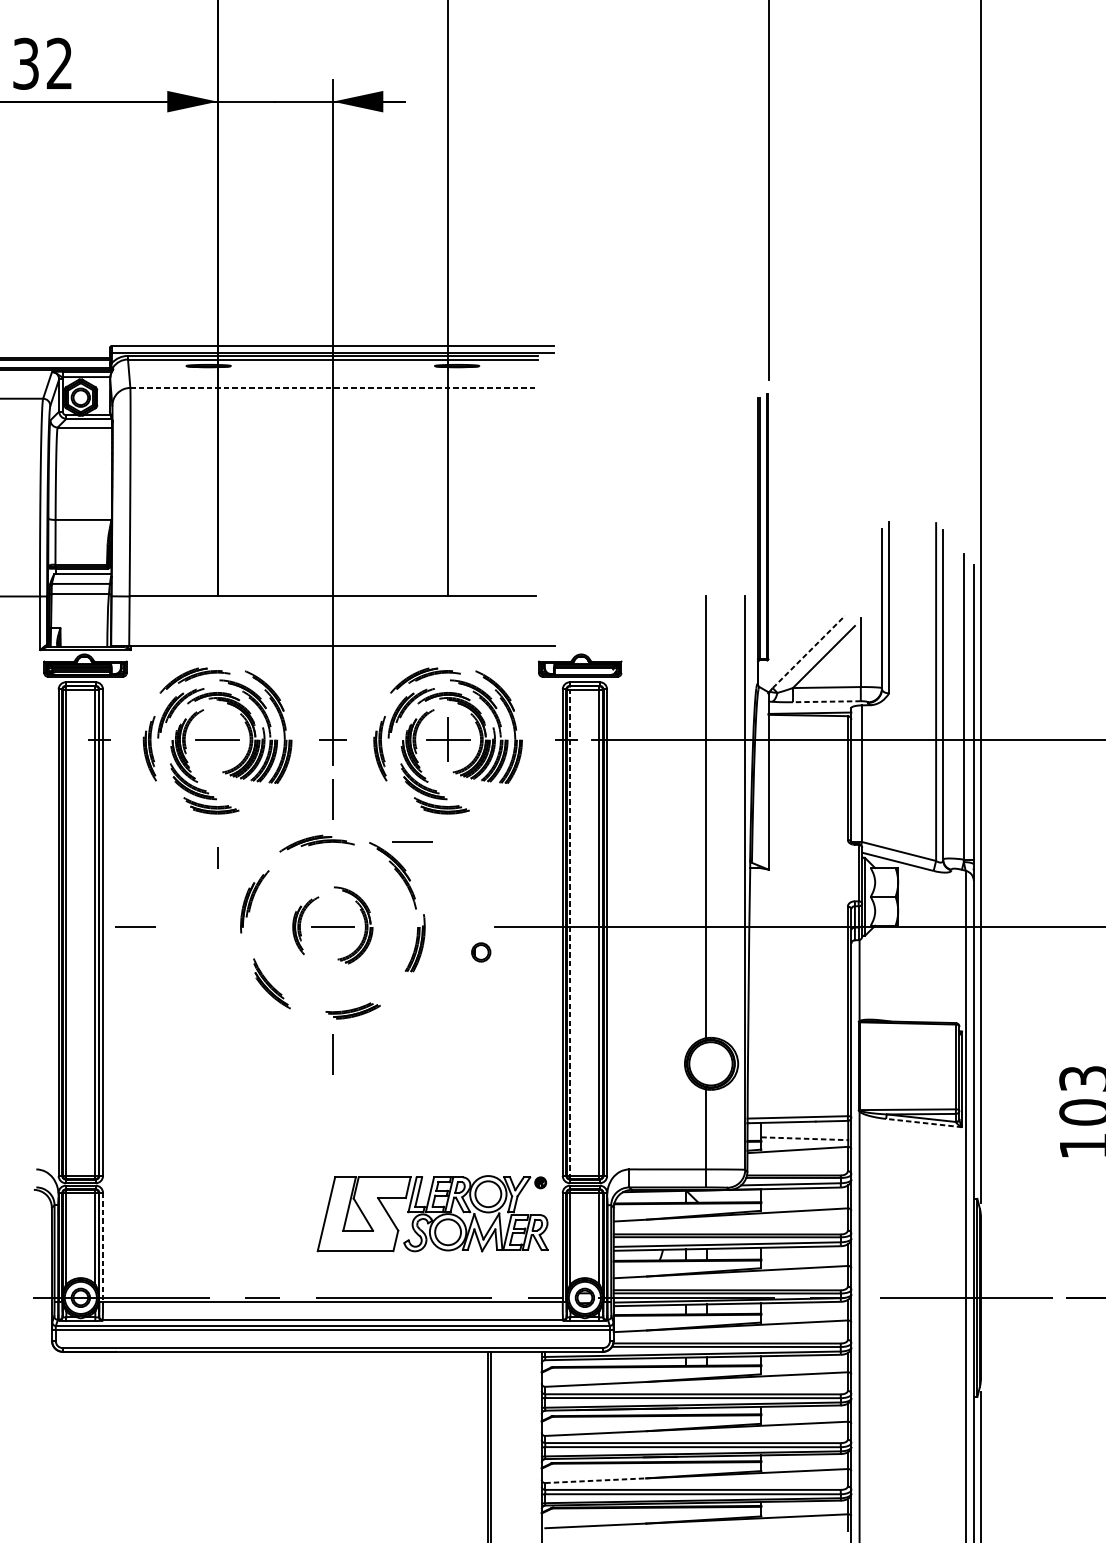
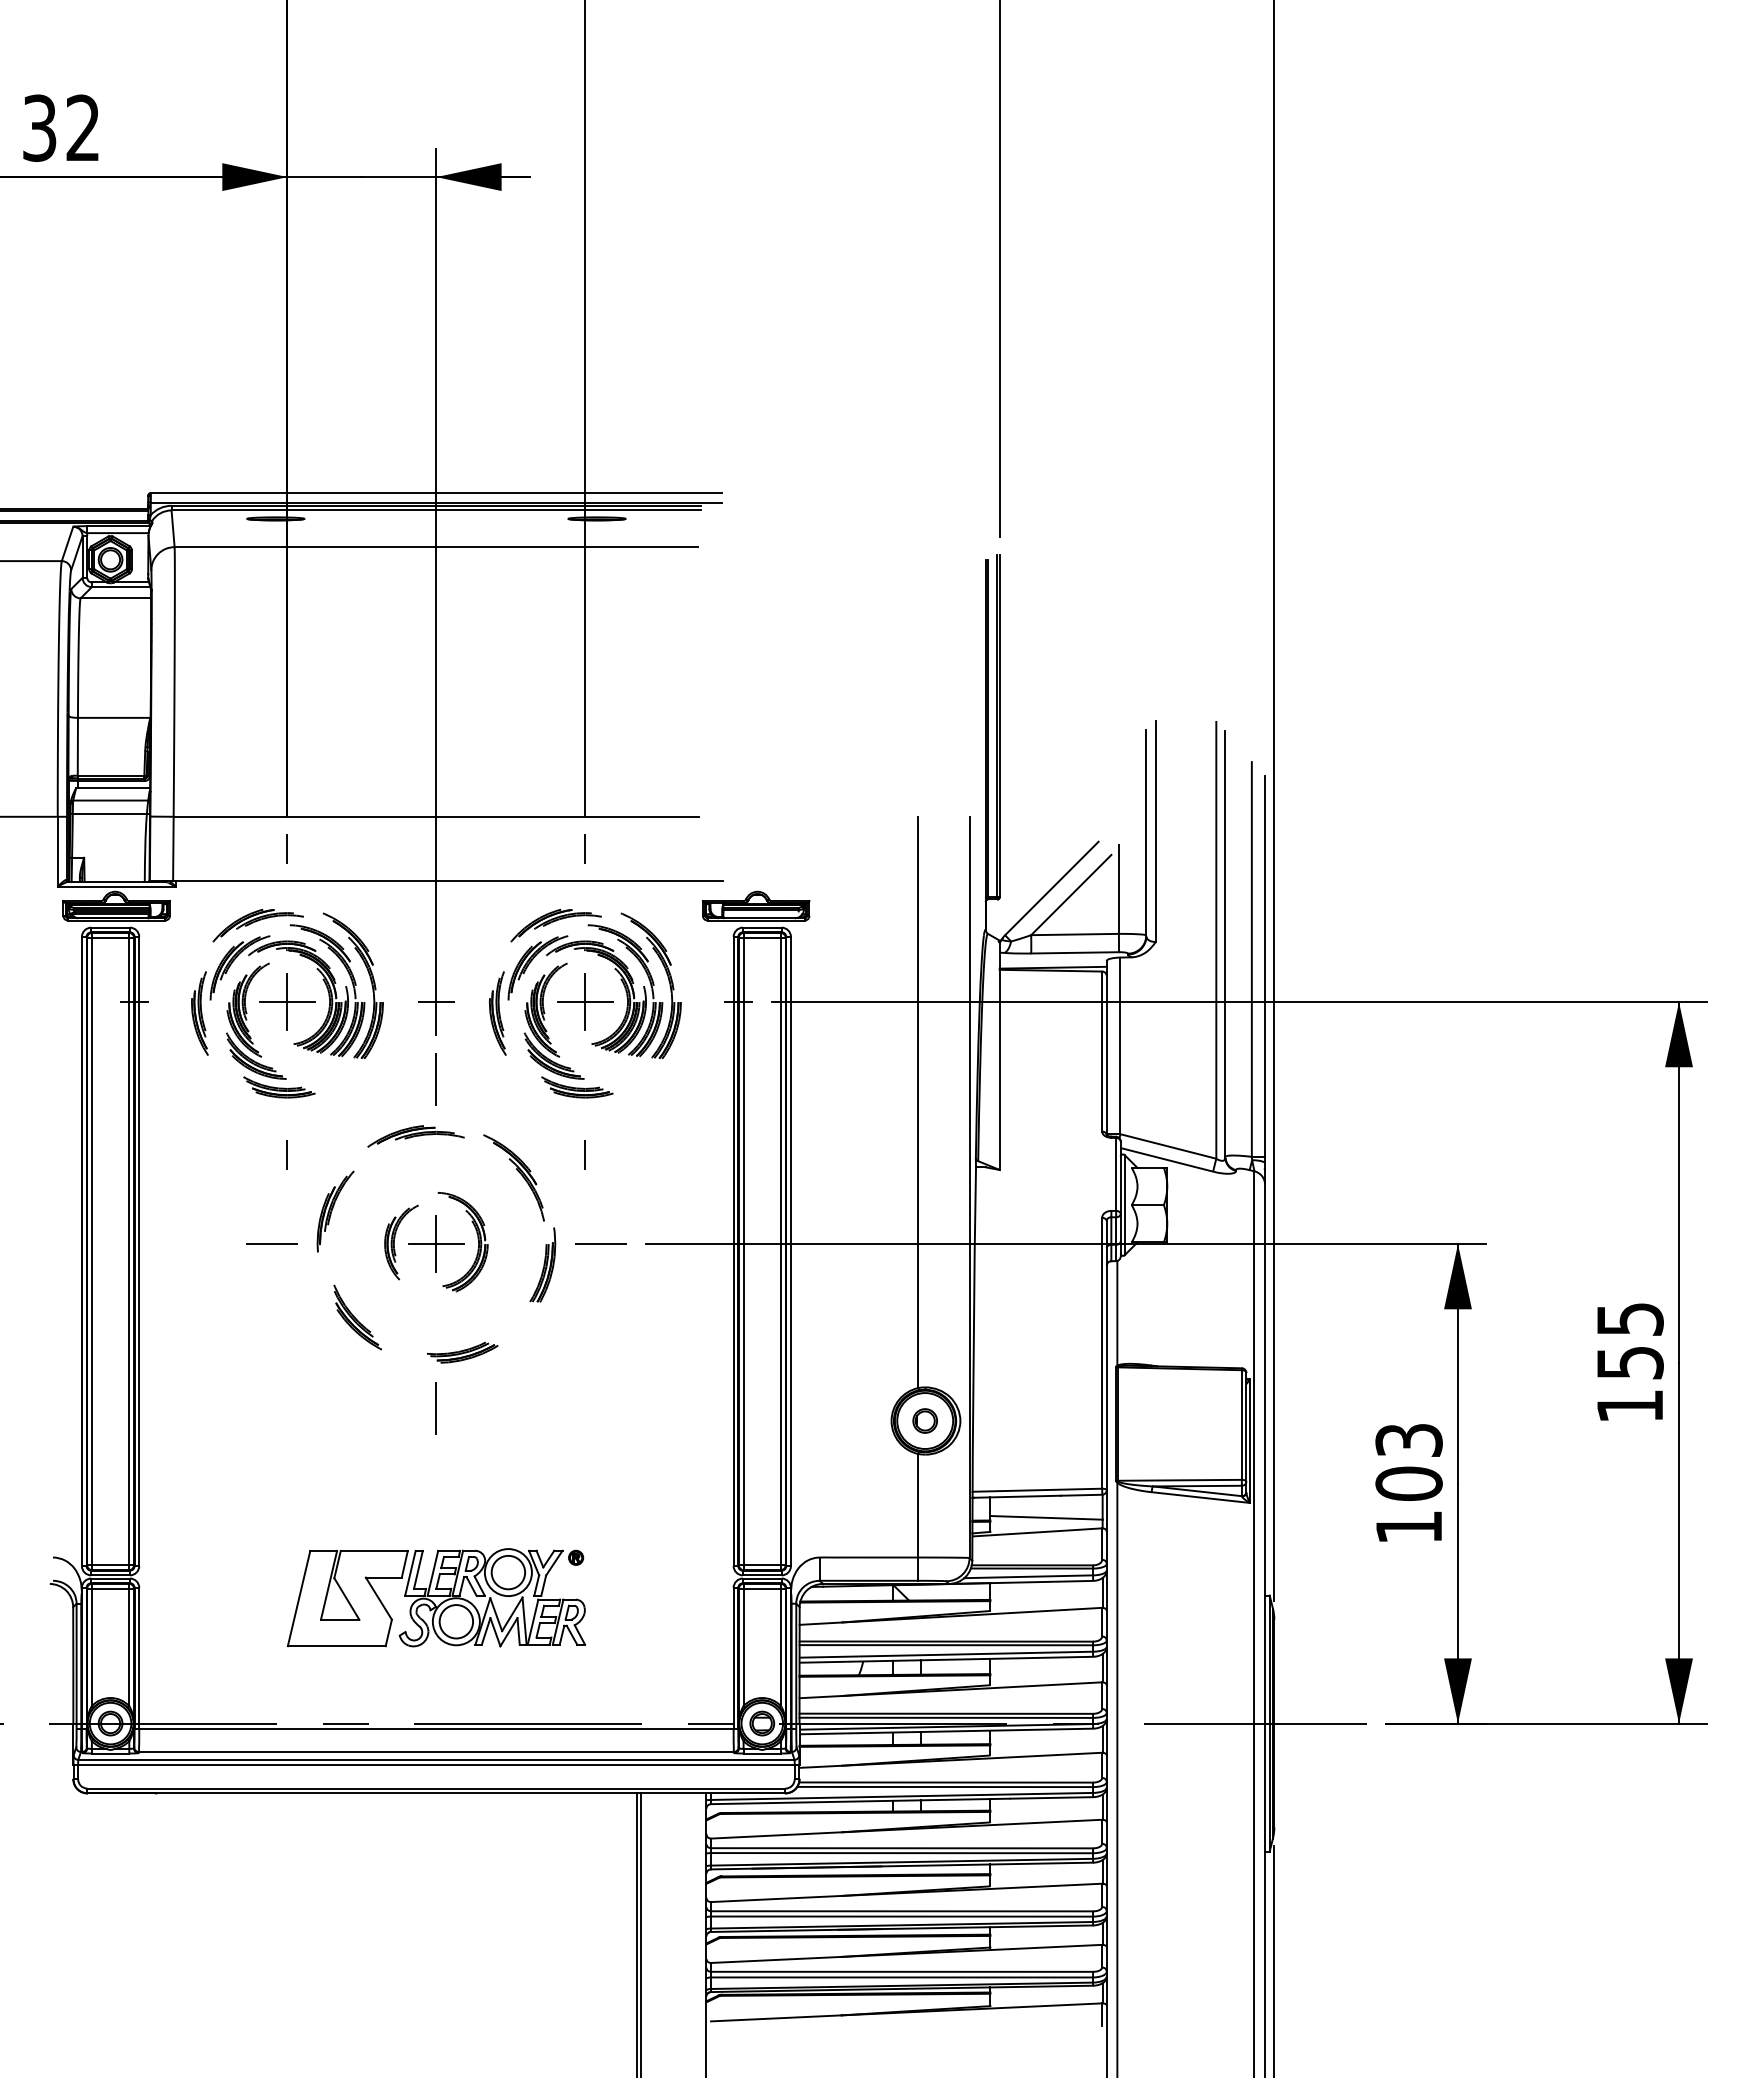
line: (332, 388) -> (436, 547), dashed -> solid
line: (217, 621) -> (287, 848), added
line: (448, 621) -> (585, 848), added
line: (809, 651) -> (1052, 888), dashed -> solid
line: (827, 701) -> (1075, 952), dashed -> solid
line: (217, 739) -> (287, 1001), added
line: (411, 841) -> (600, 1243), moved
line: (447, 857) -> (584, 1154), added
line: (134, 926) -> (271, 1243), moved
line: (332, 926) -> (436, 1243), added
line: (570, 932) -> (743, 1251), dashed -> solid
part: (480, 952) -> (924, 1420), moved
line: (923, 1123) -> (1200, 1497), dashed -> solid
line: (805, 1138) -> (1047, 1517), dashed -> solid
part: (431, 1213) -> (435, 1597), moved
line: (103, 1247) -> (139, 1658), dashed -> solid
line: (595, 1480) -> (776, 1959), dashed -> solid

